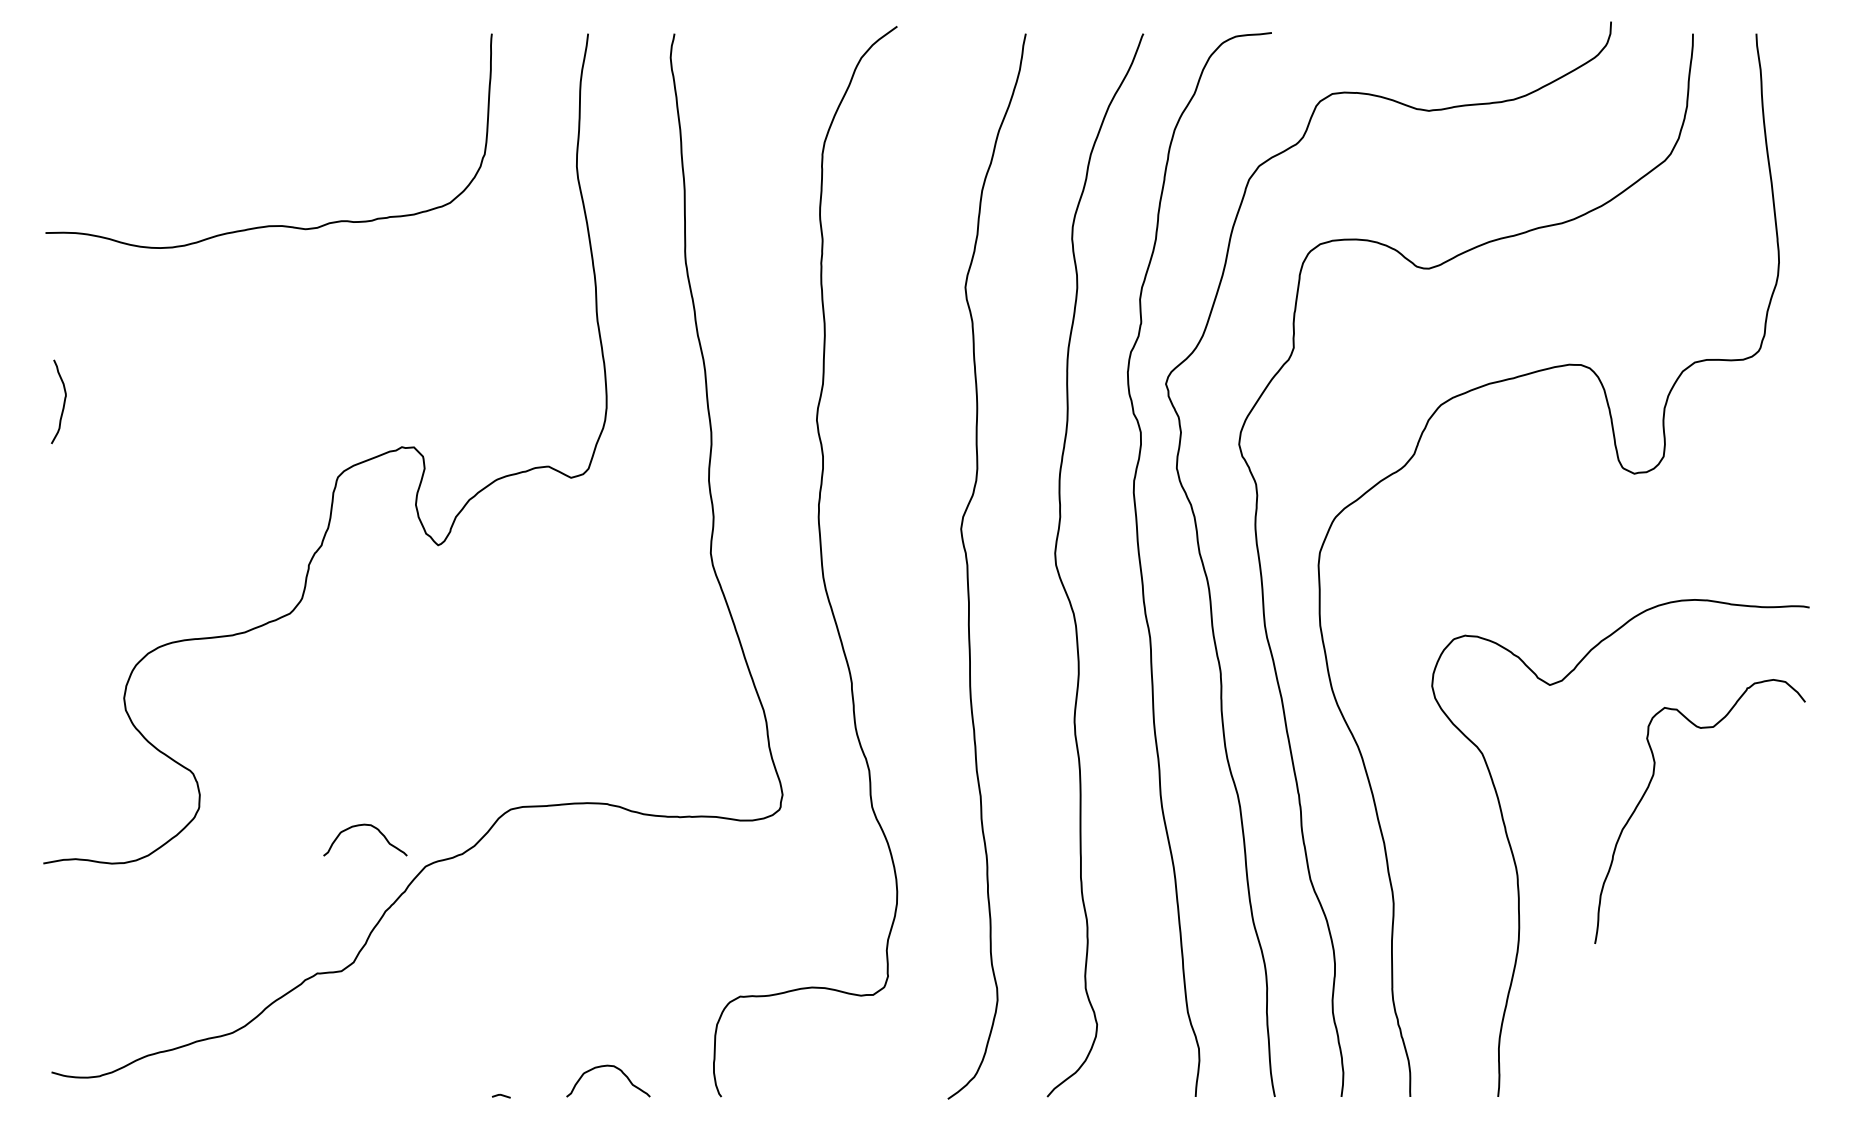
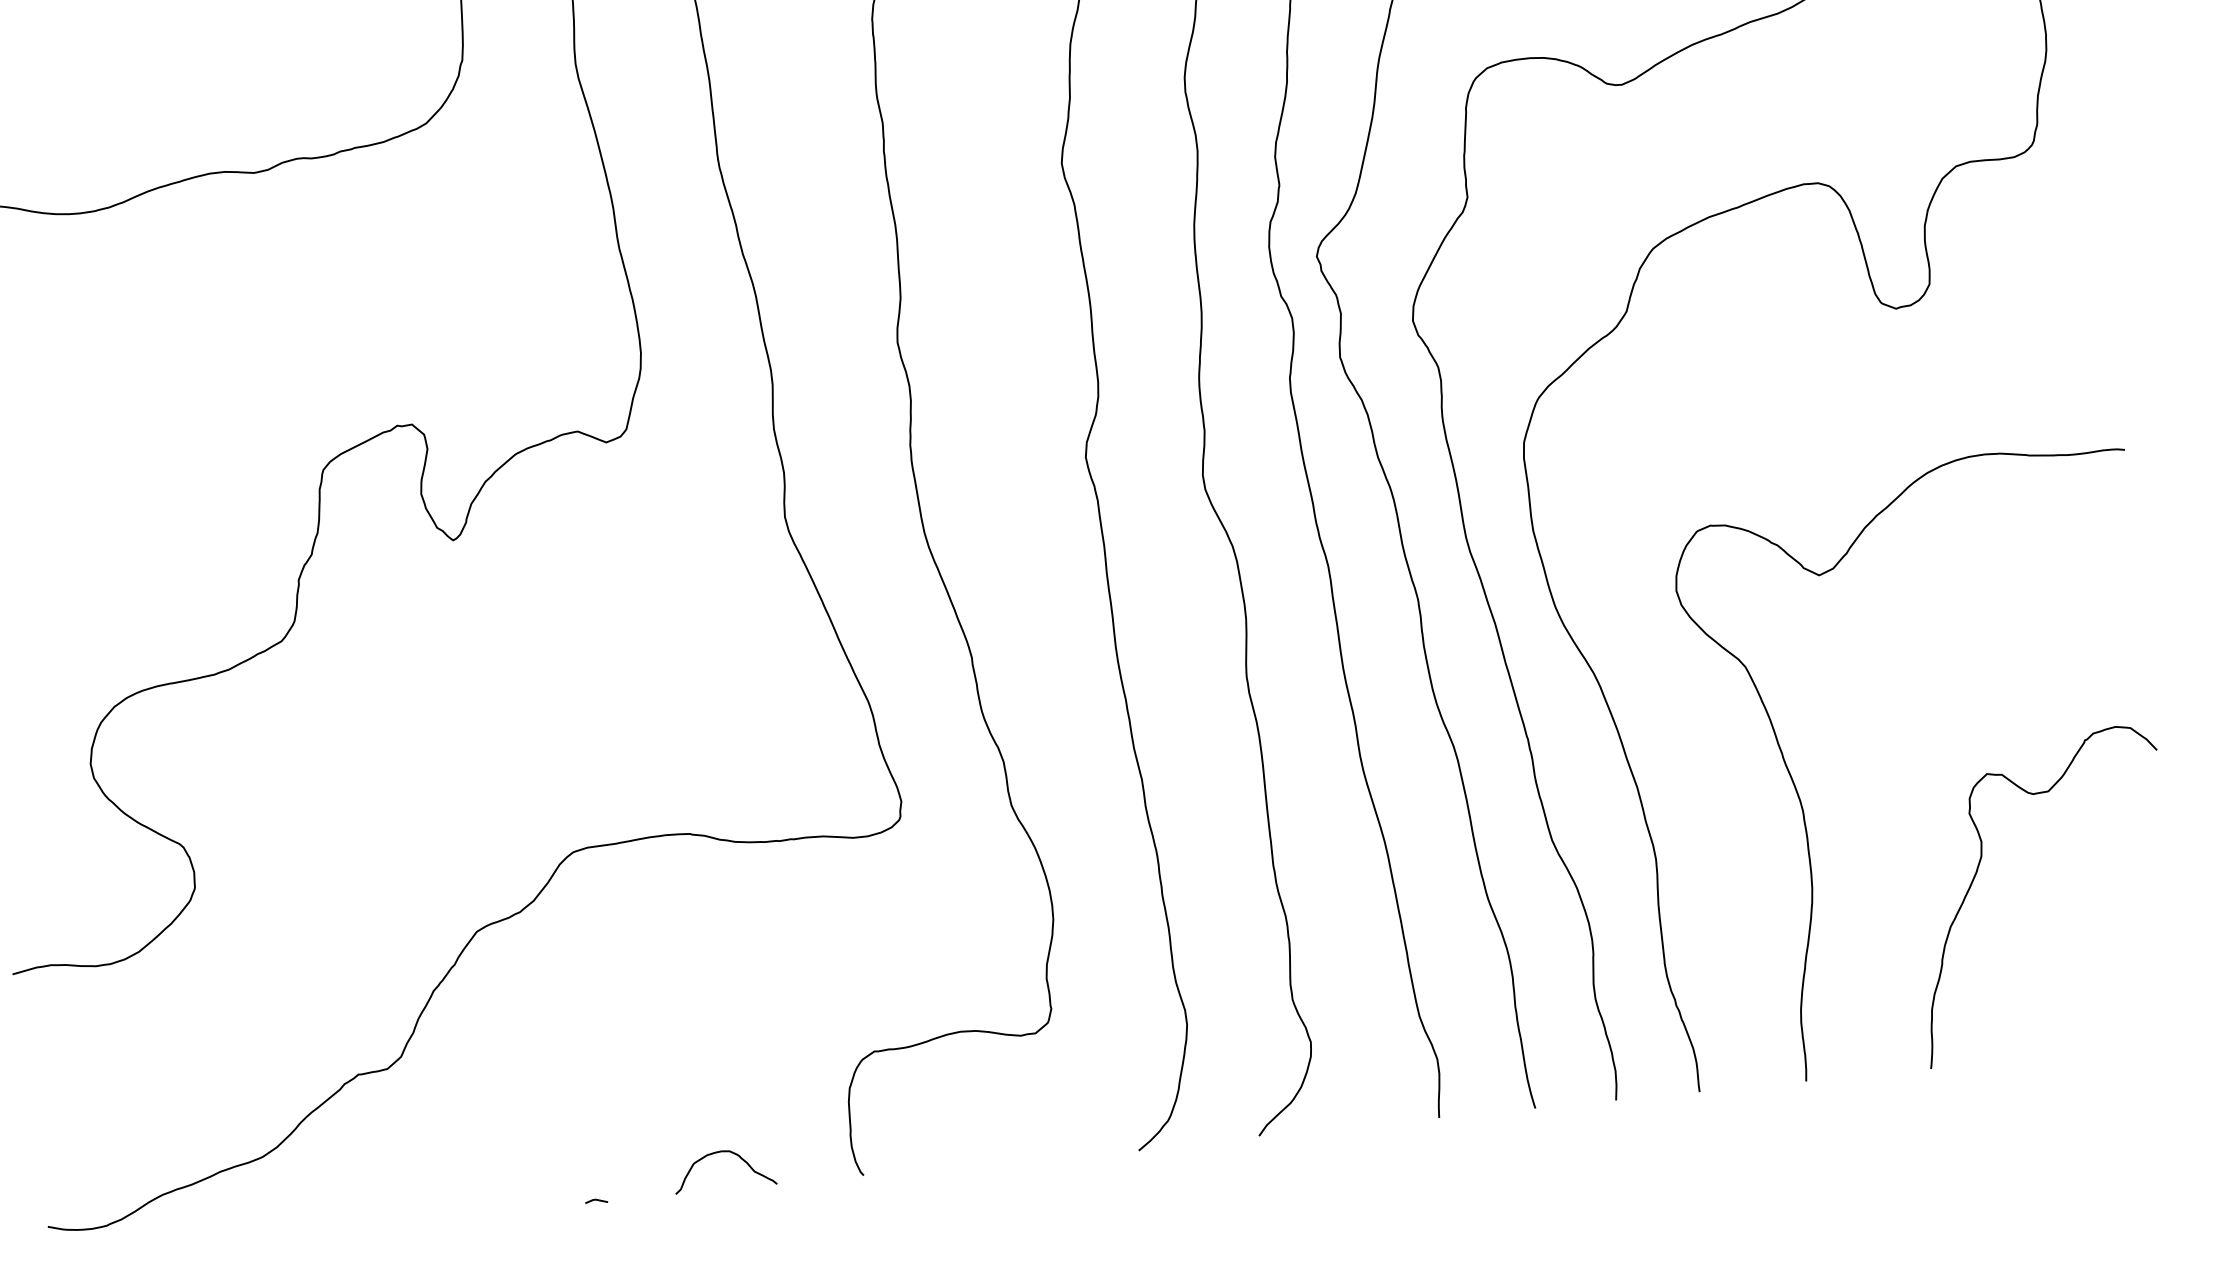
curve: (1649, 786) -> (1978, 871), moved
curve: (372, 827) -> (407, 890), removed

